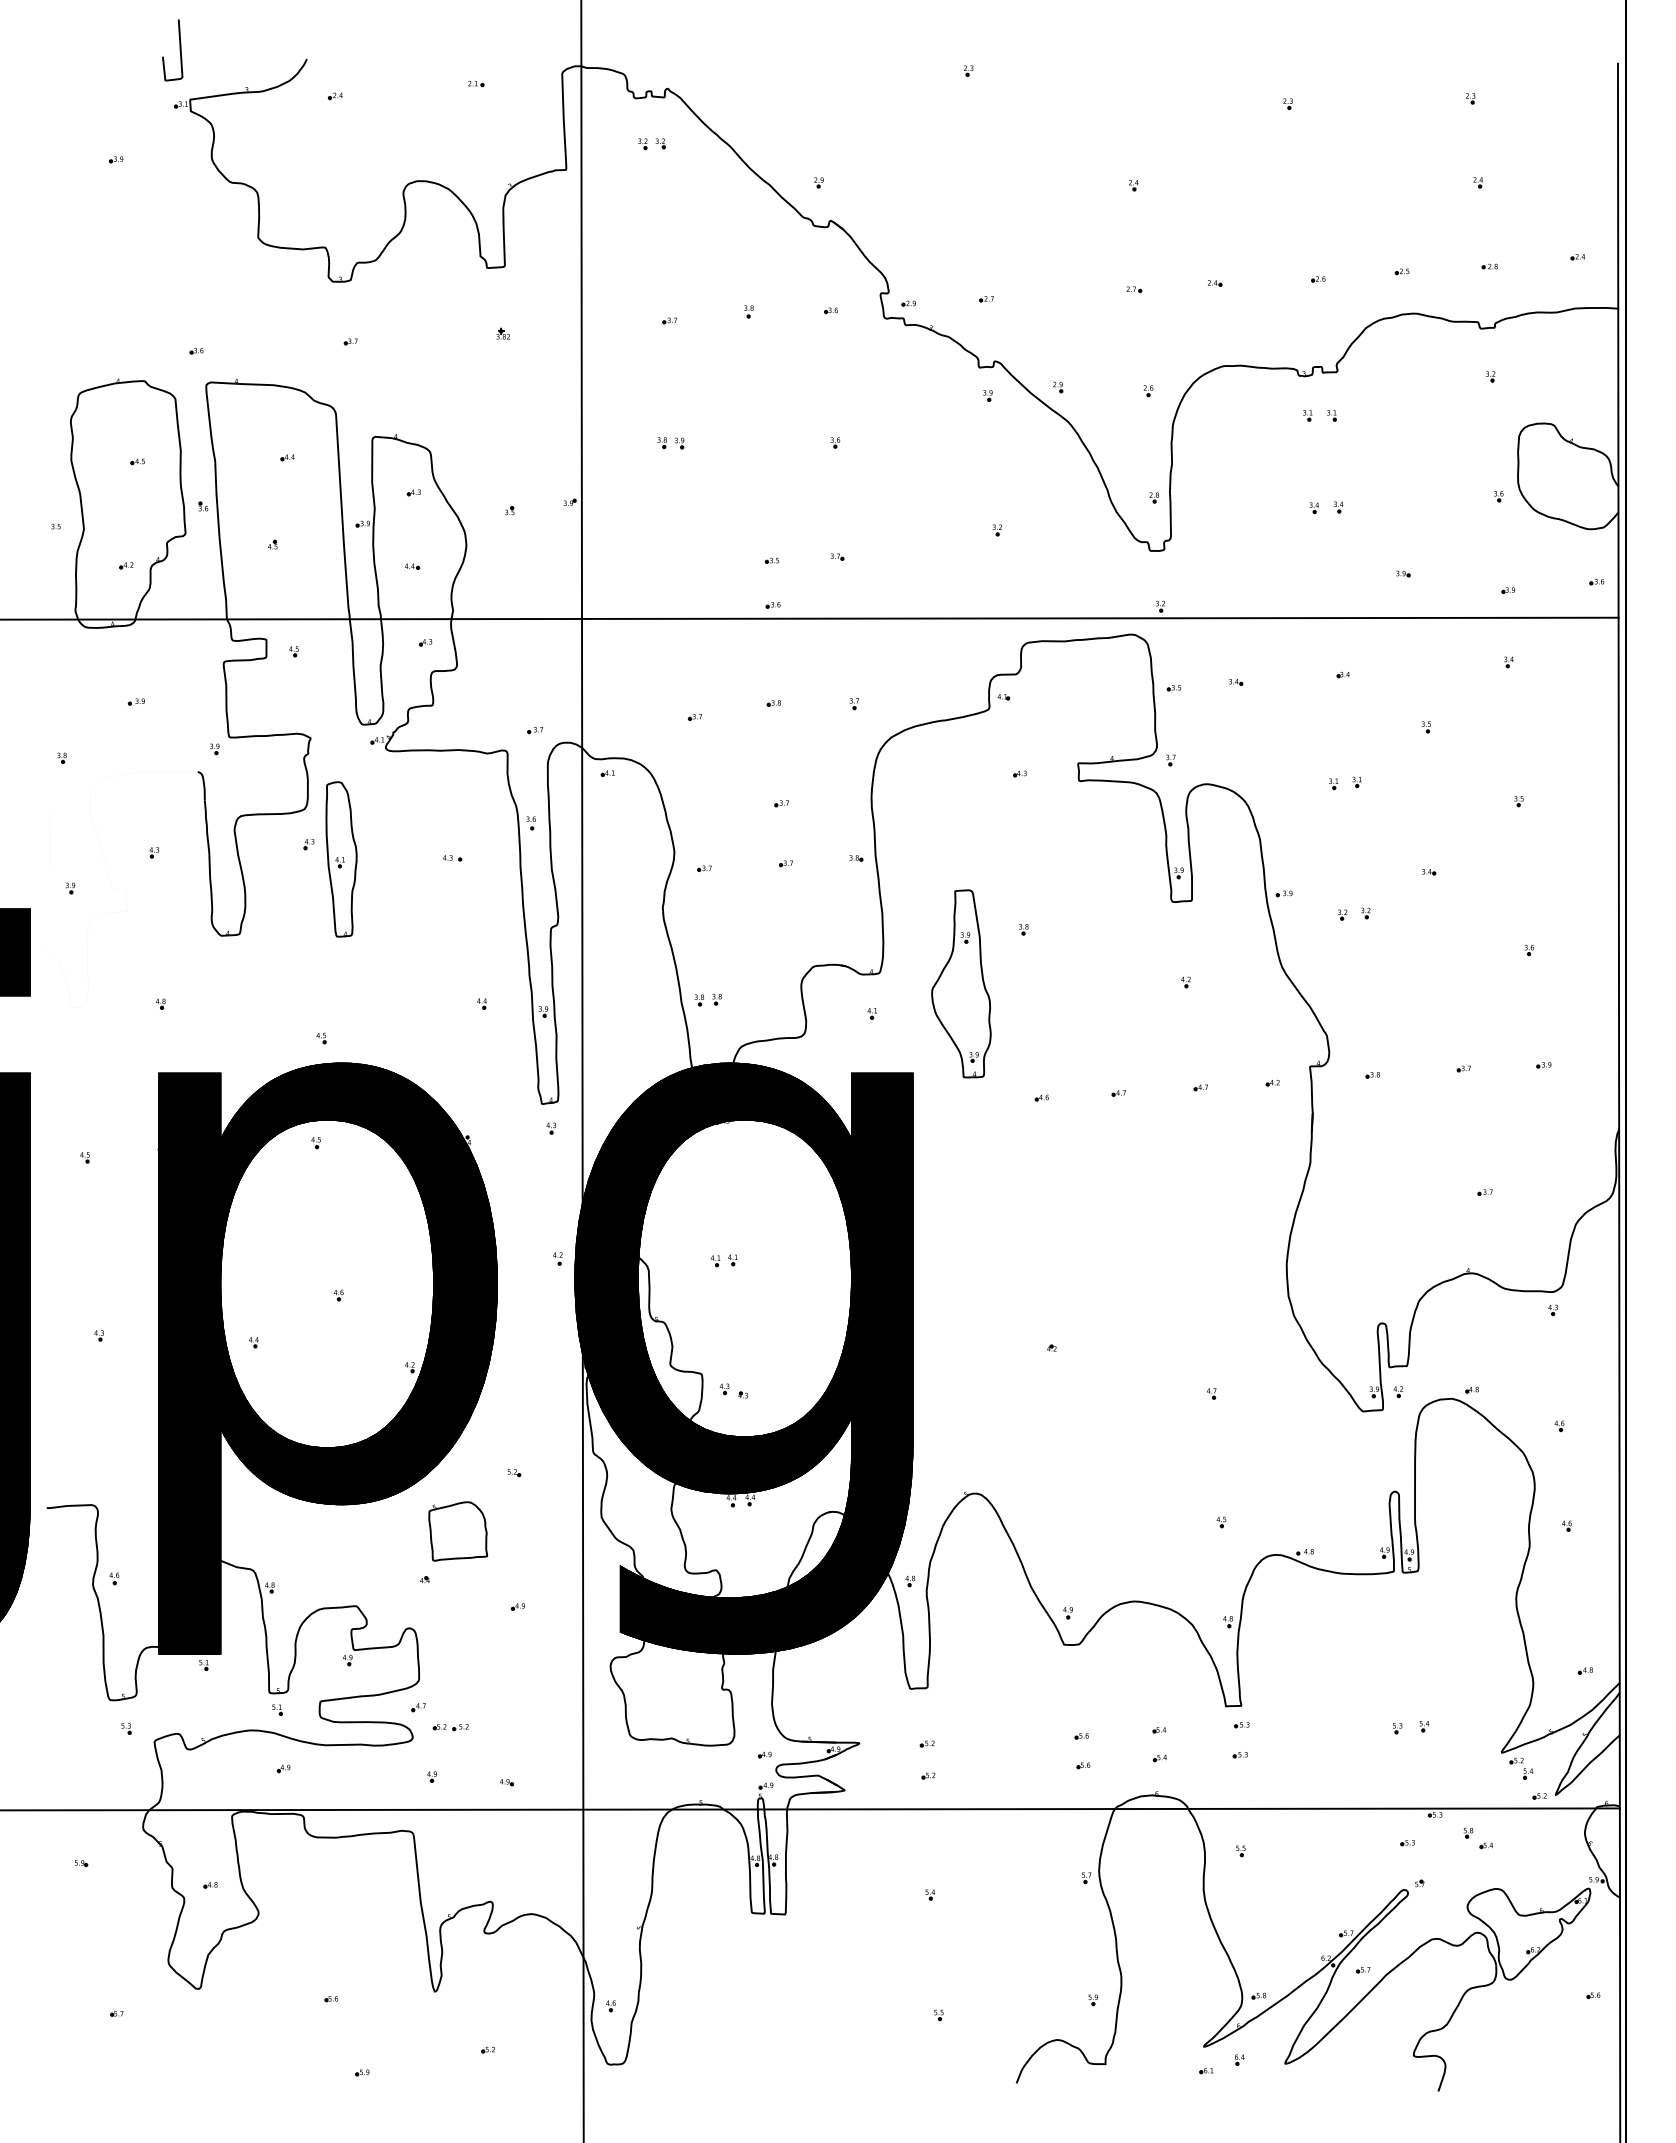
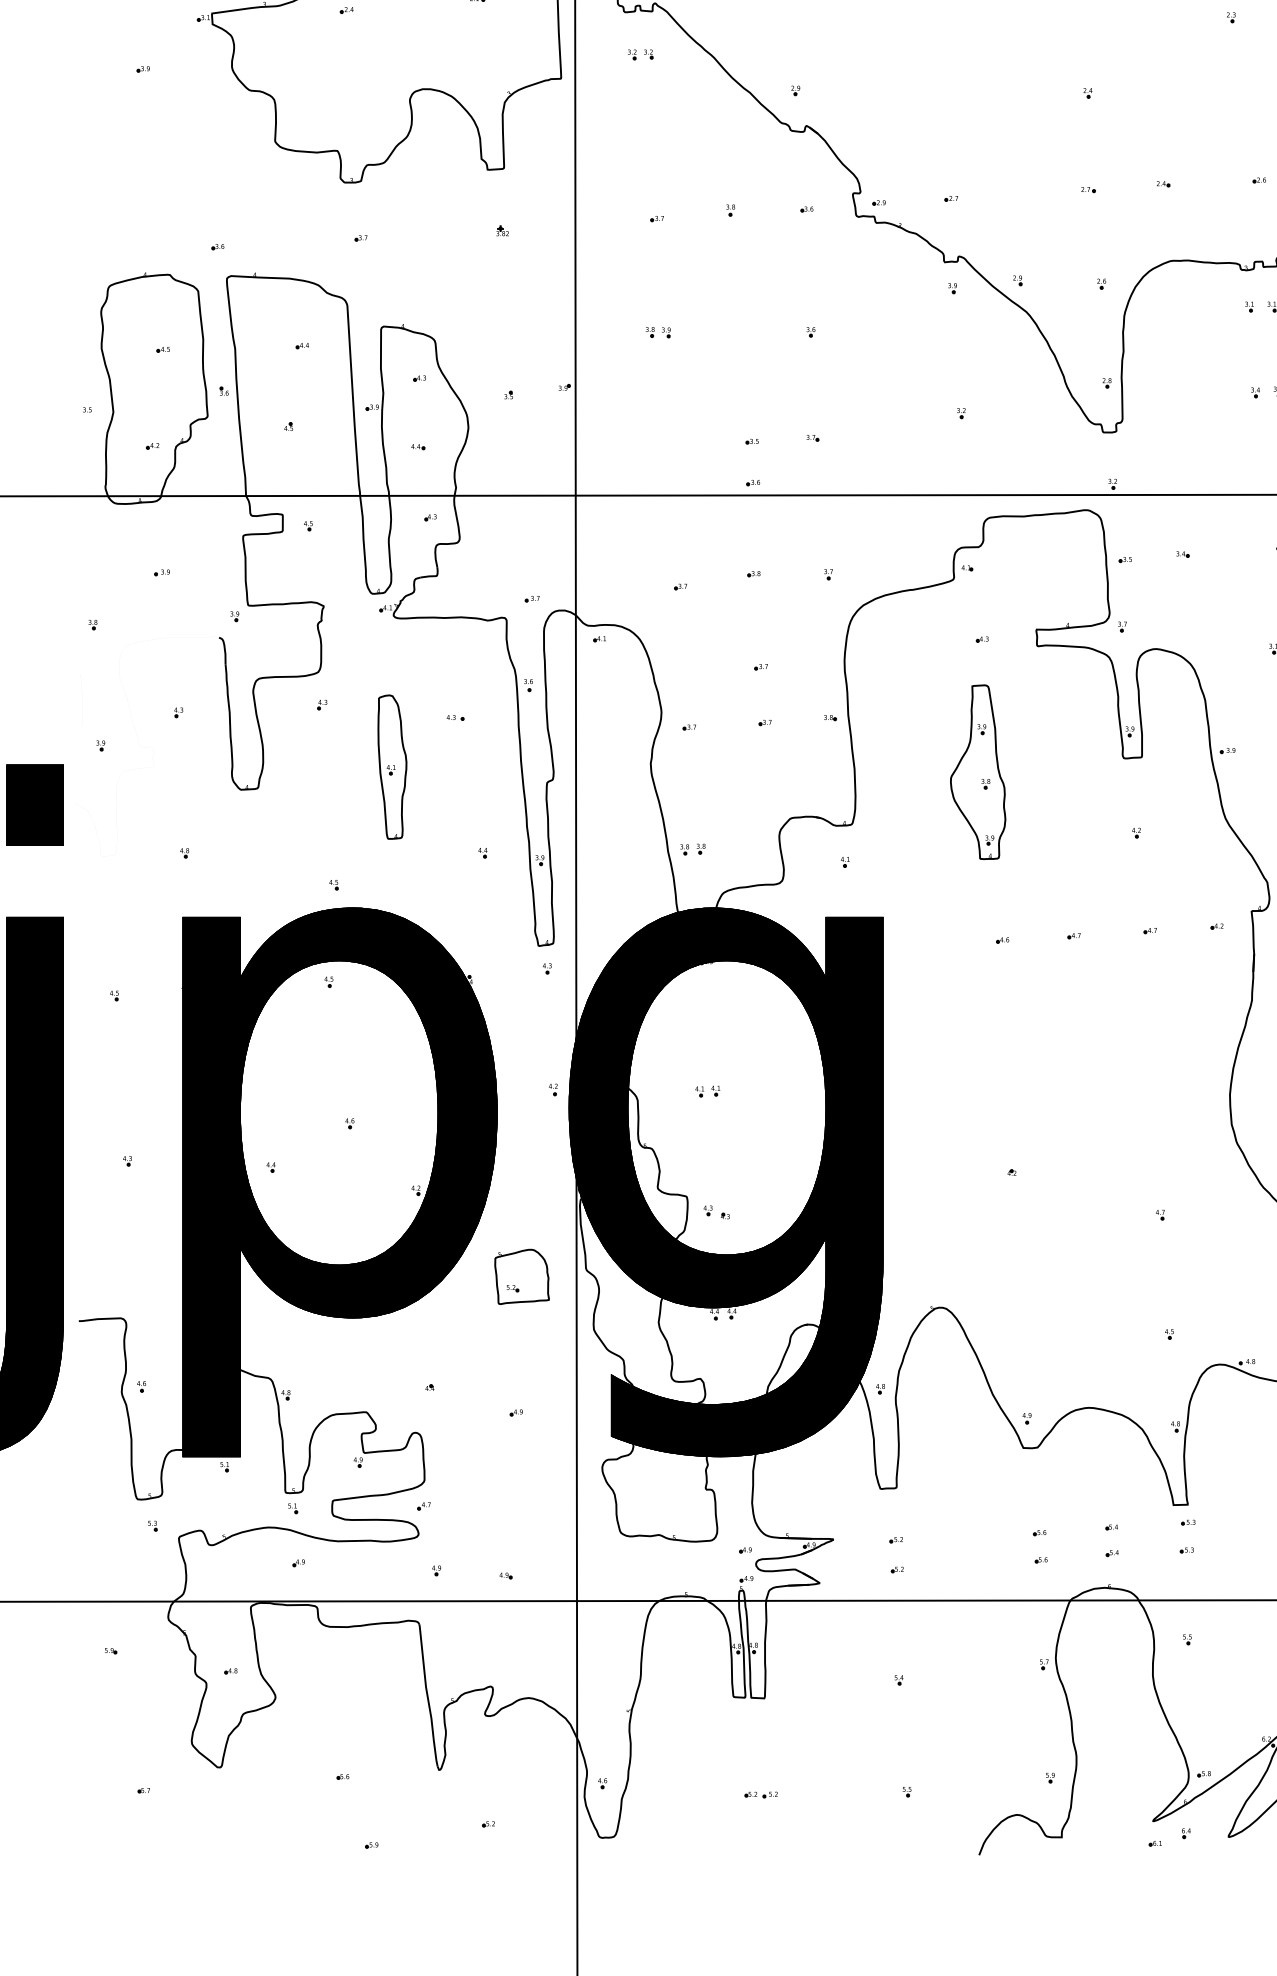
part: (341, 859) -> (392, 767), moved
part: (961, 983) -> (978, 771), moved
part: (458, 1531) -> (522, 1276), moved
part: (450, 1727) -> (760, 1794), moved

